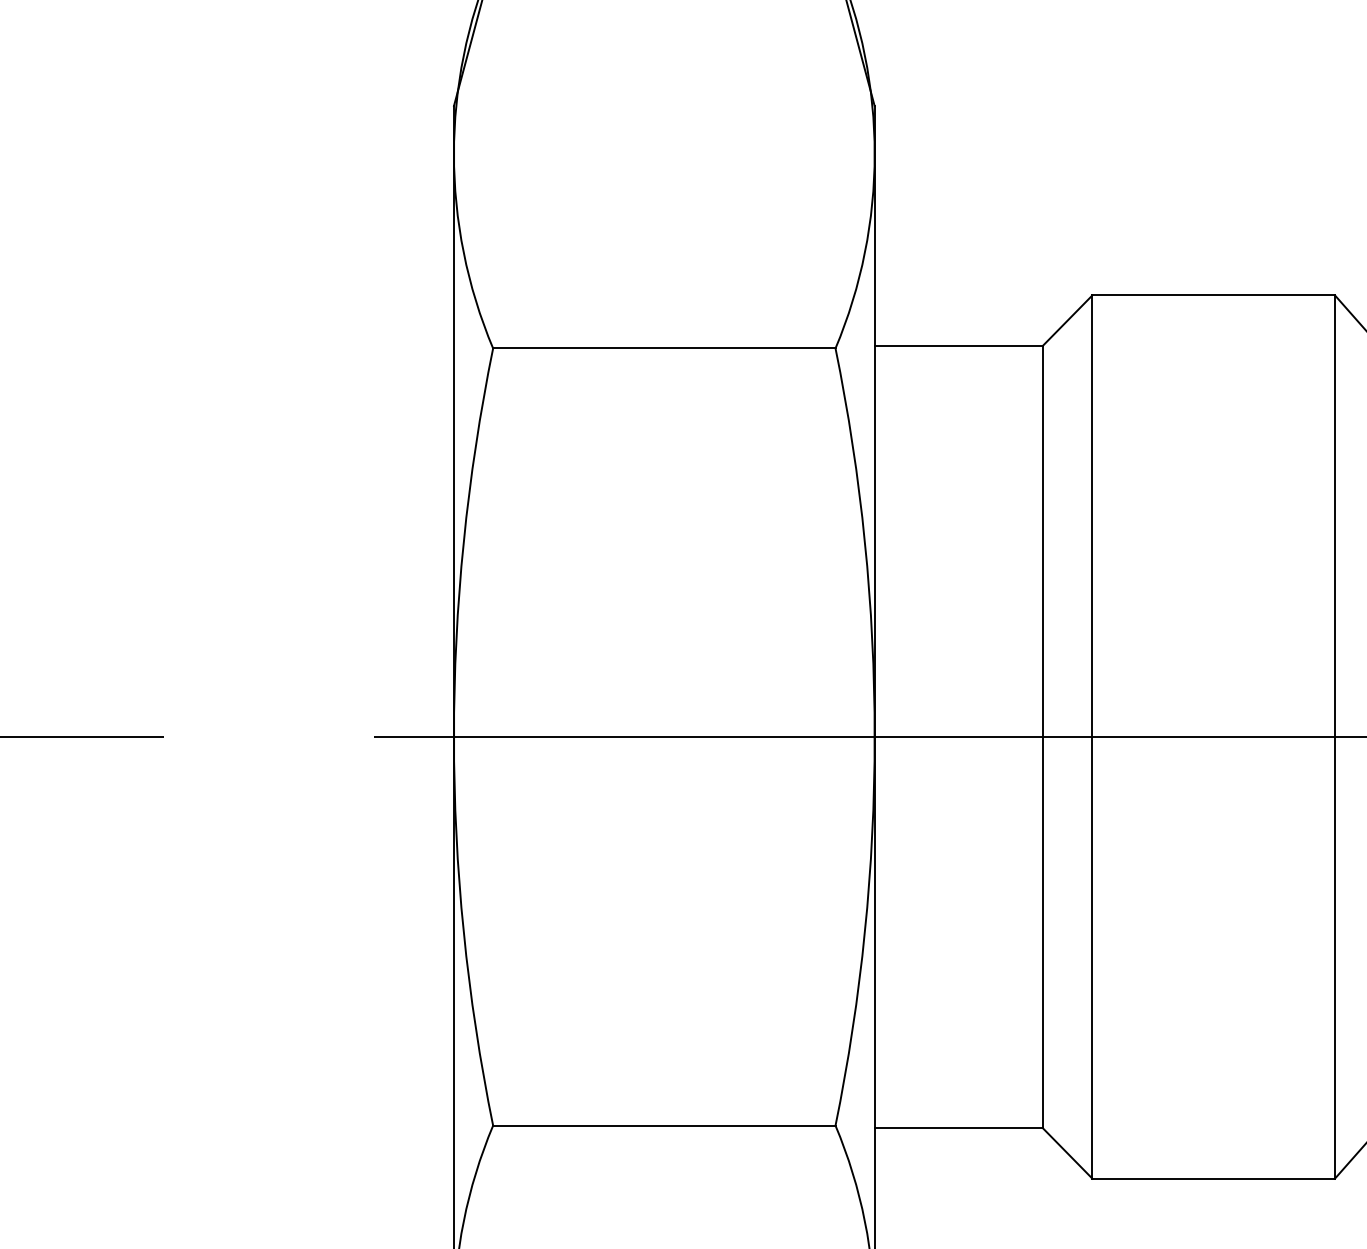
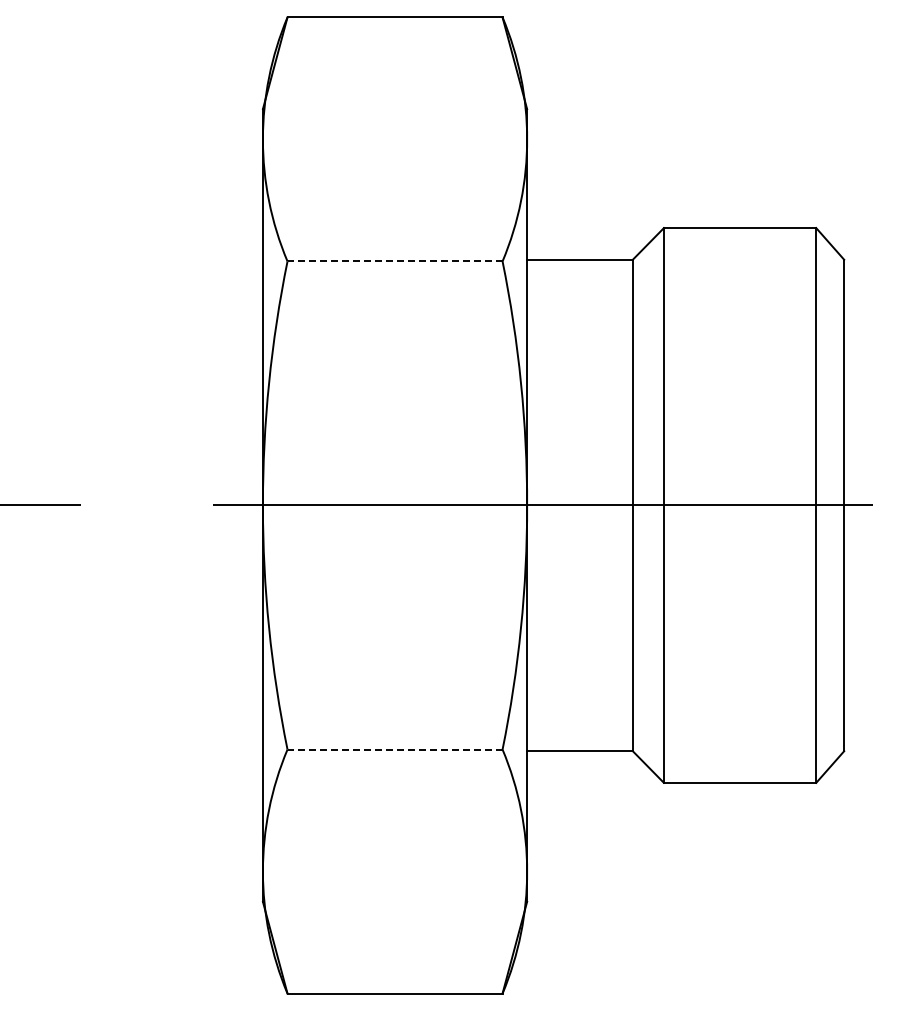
line: (665, 348) -> (395, 261), solid -> dashed
line: (665, 1125) -> (395, 749), solid -> dashed

